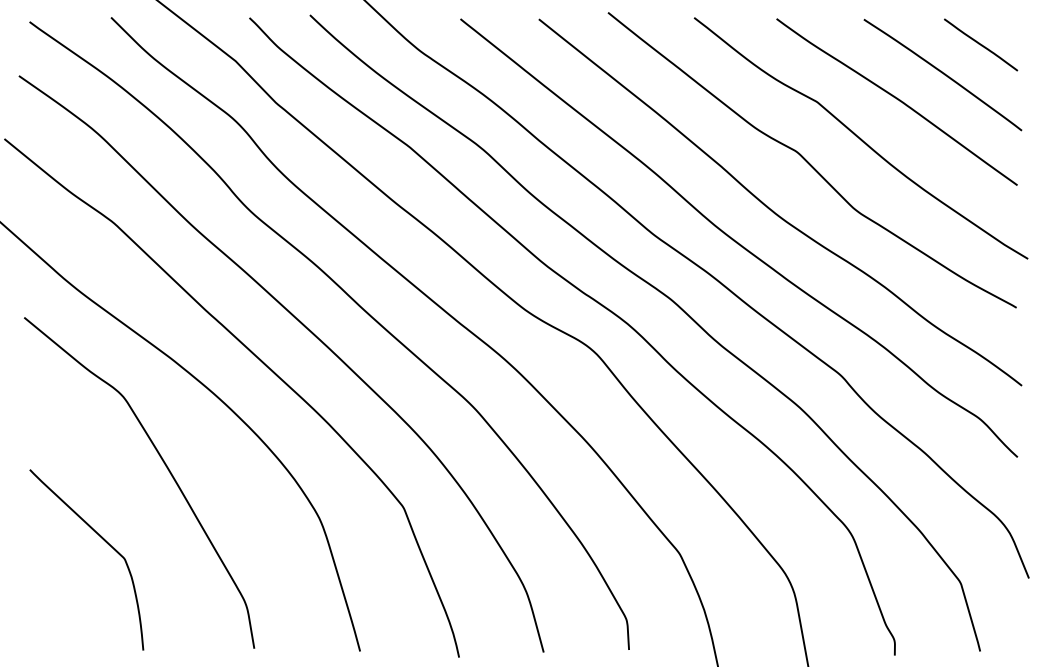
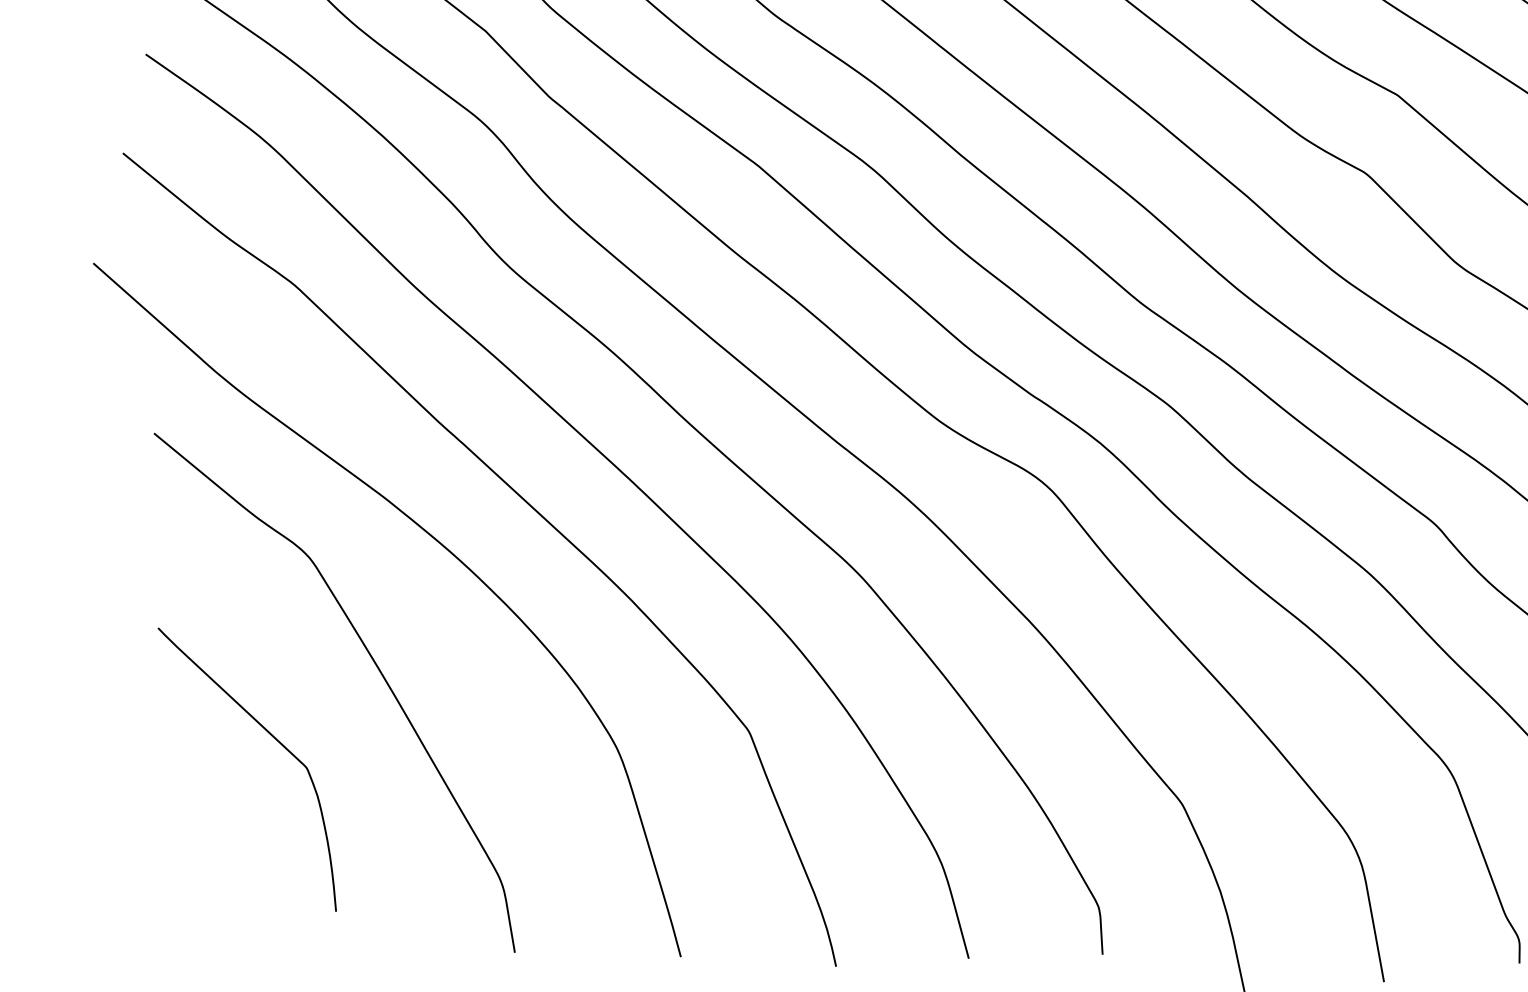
curve: (104, 541) -> (275, 740), moved

